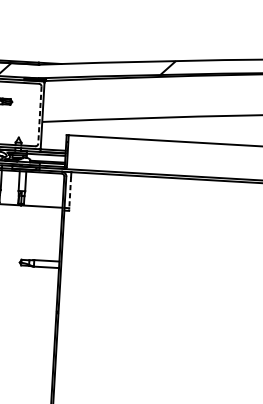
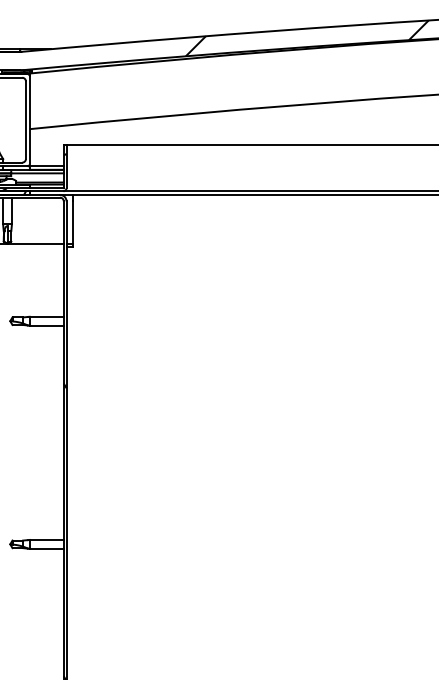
line: (39, 115) -> (25, 120), dashed -> solid
line: (70, 194) -> (73, 224), dashed -> solid

